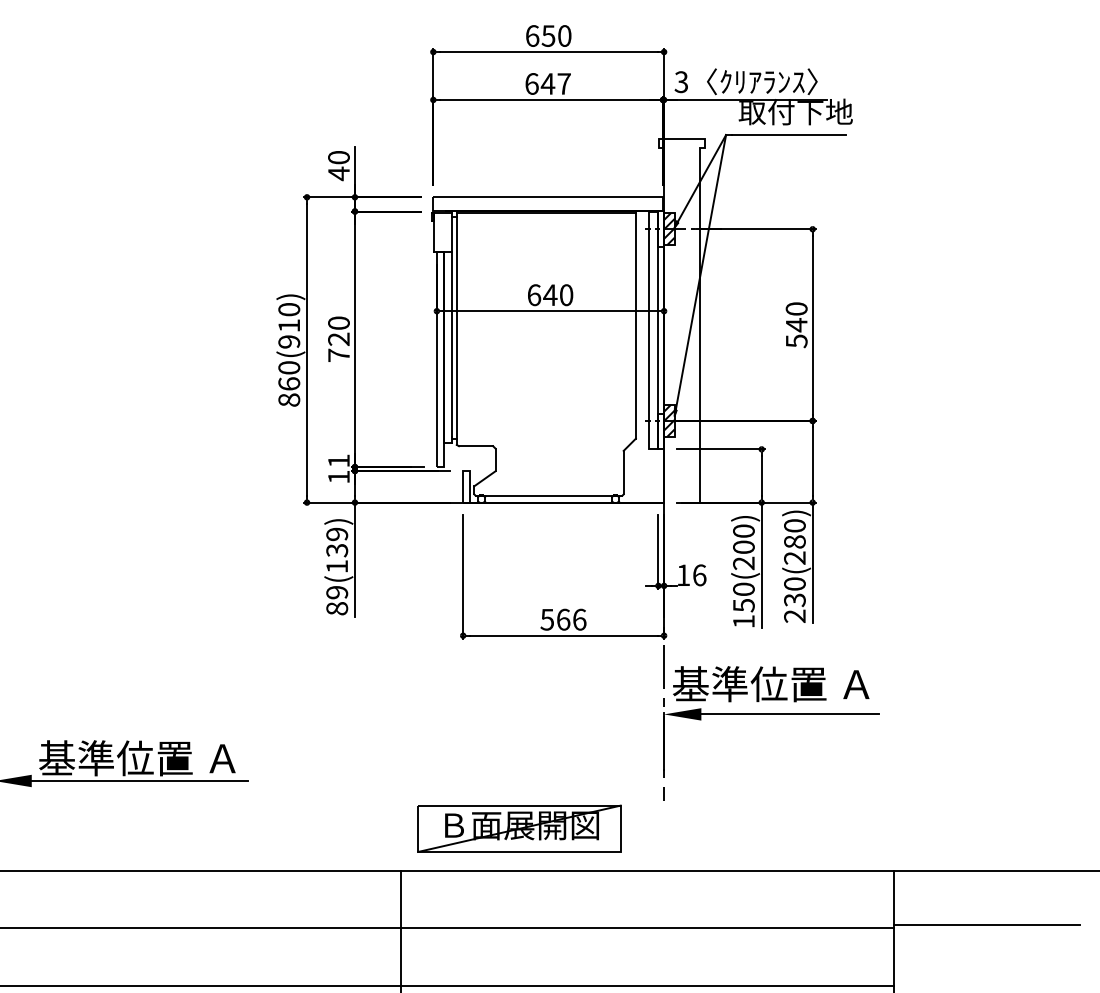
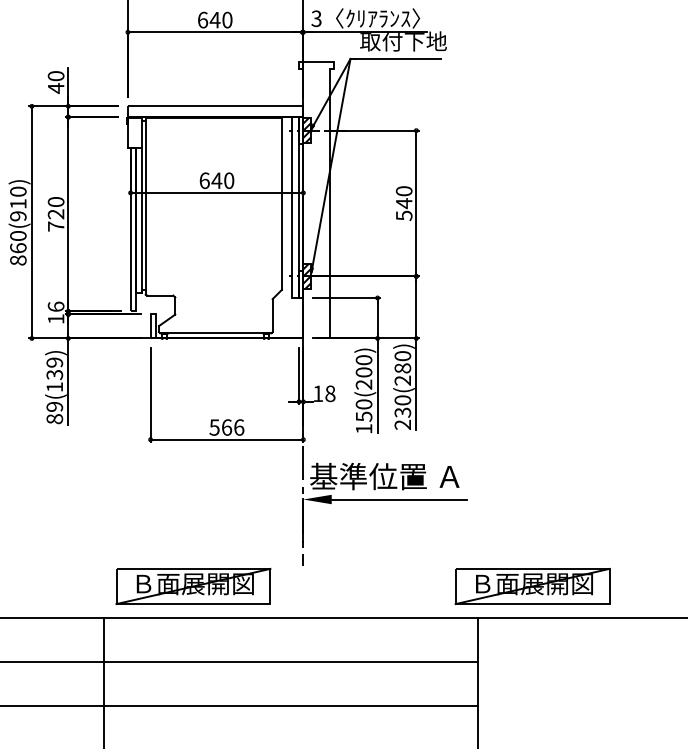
text: (563, 83) -> (226, 19), 647 -> 640
text: (338, 460) -> (55, 306), 11 -> 16
text: (699, 575) -> (330, 393), 16 -> 18
part: (965, 828) -> (532, 586), added
line: (986, 925) -> (548, 660), removed

